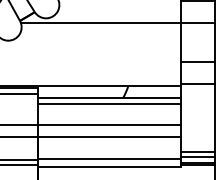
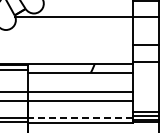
line: (108, 103) -> (80, 76), removed
line: (108, 158) -> (80, 117), solid -> dashed

